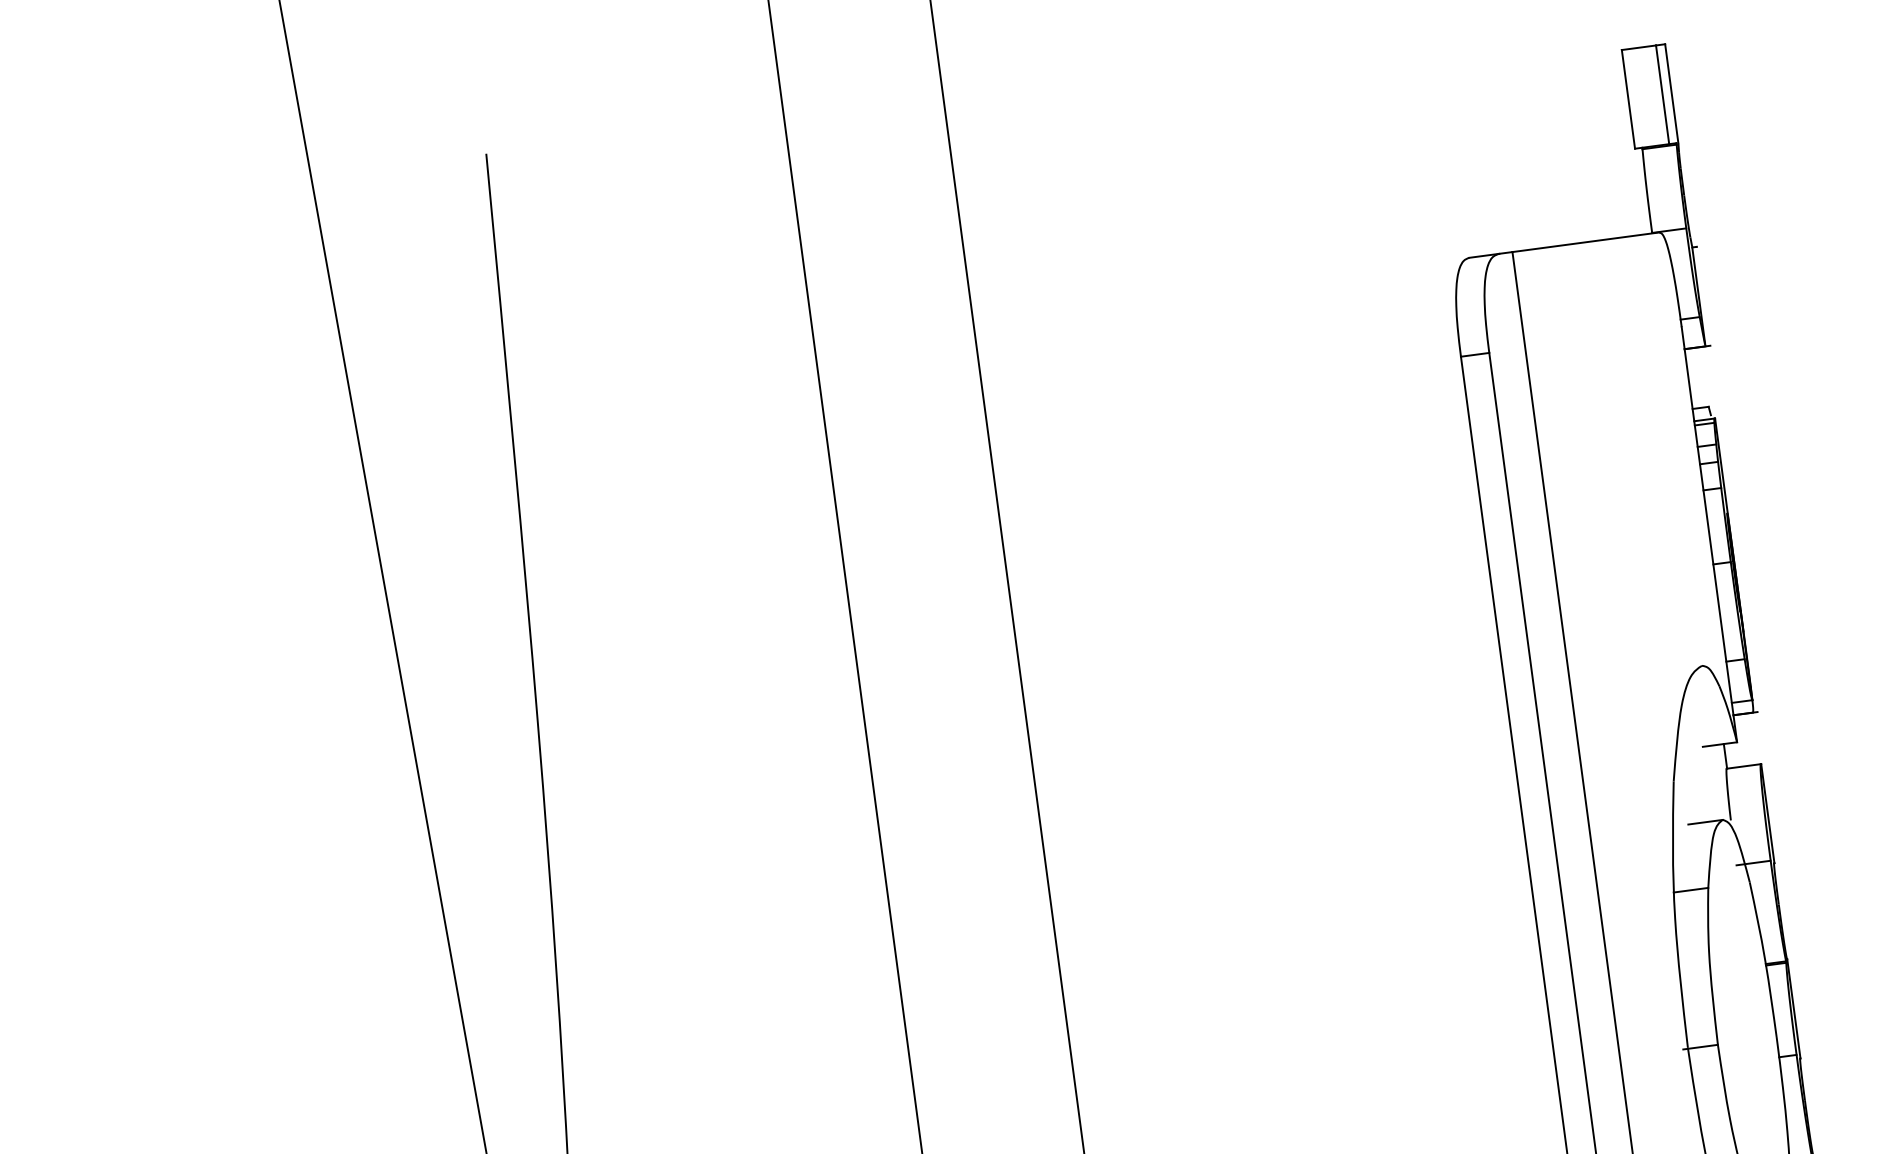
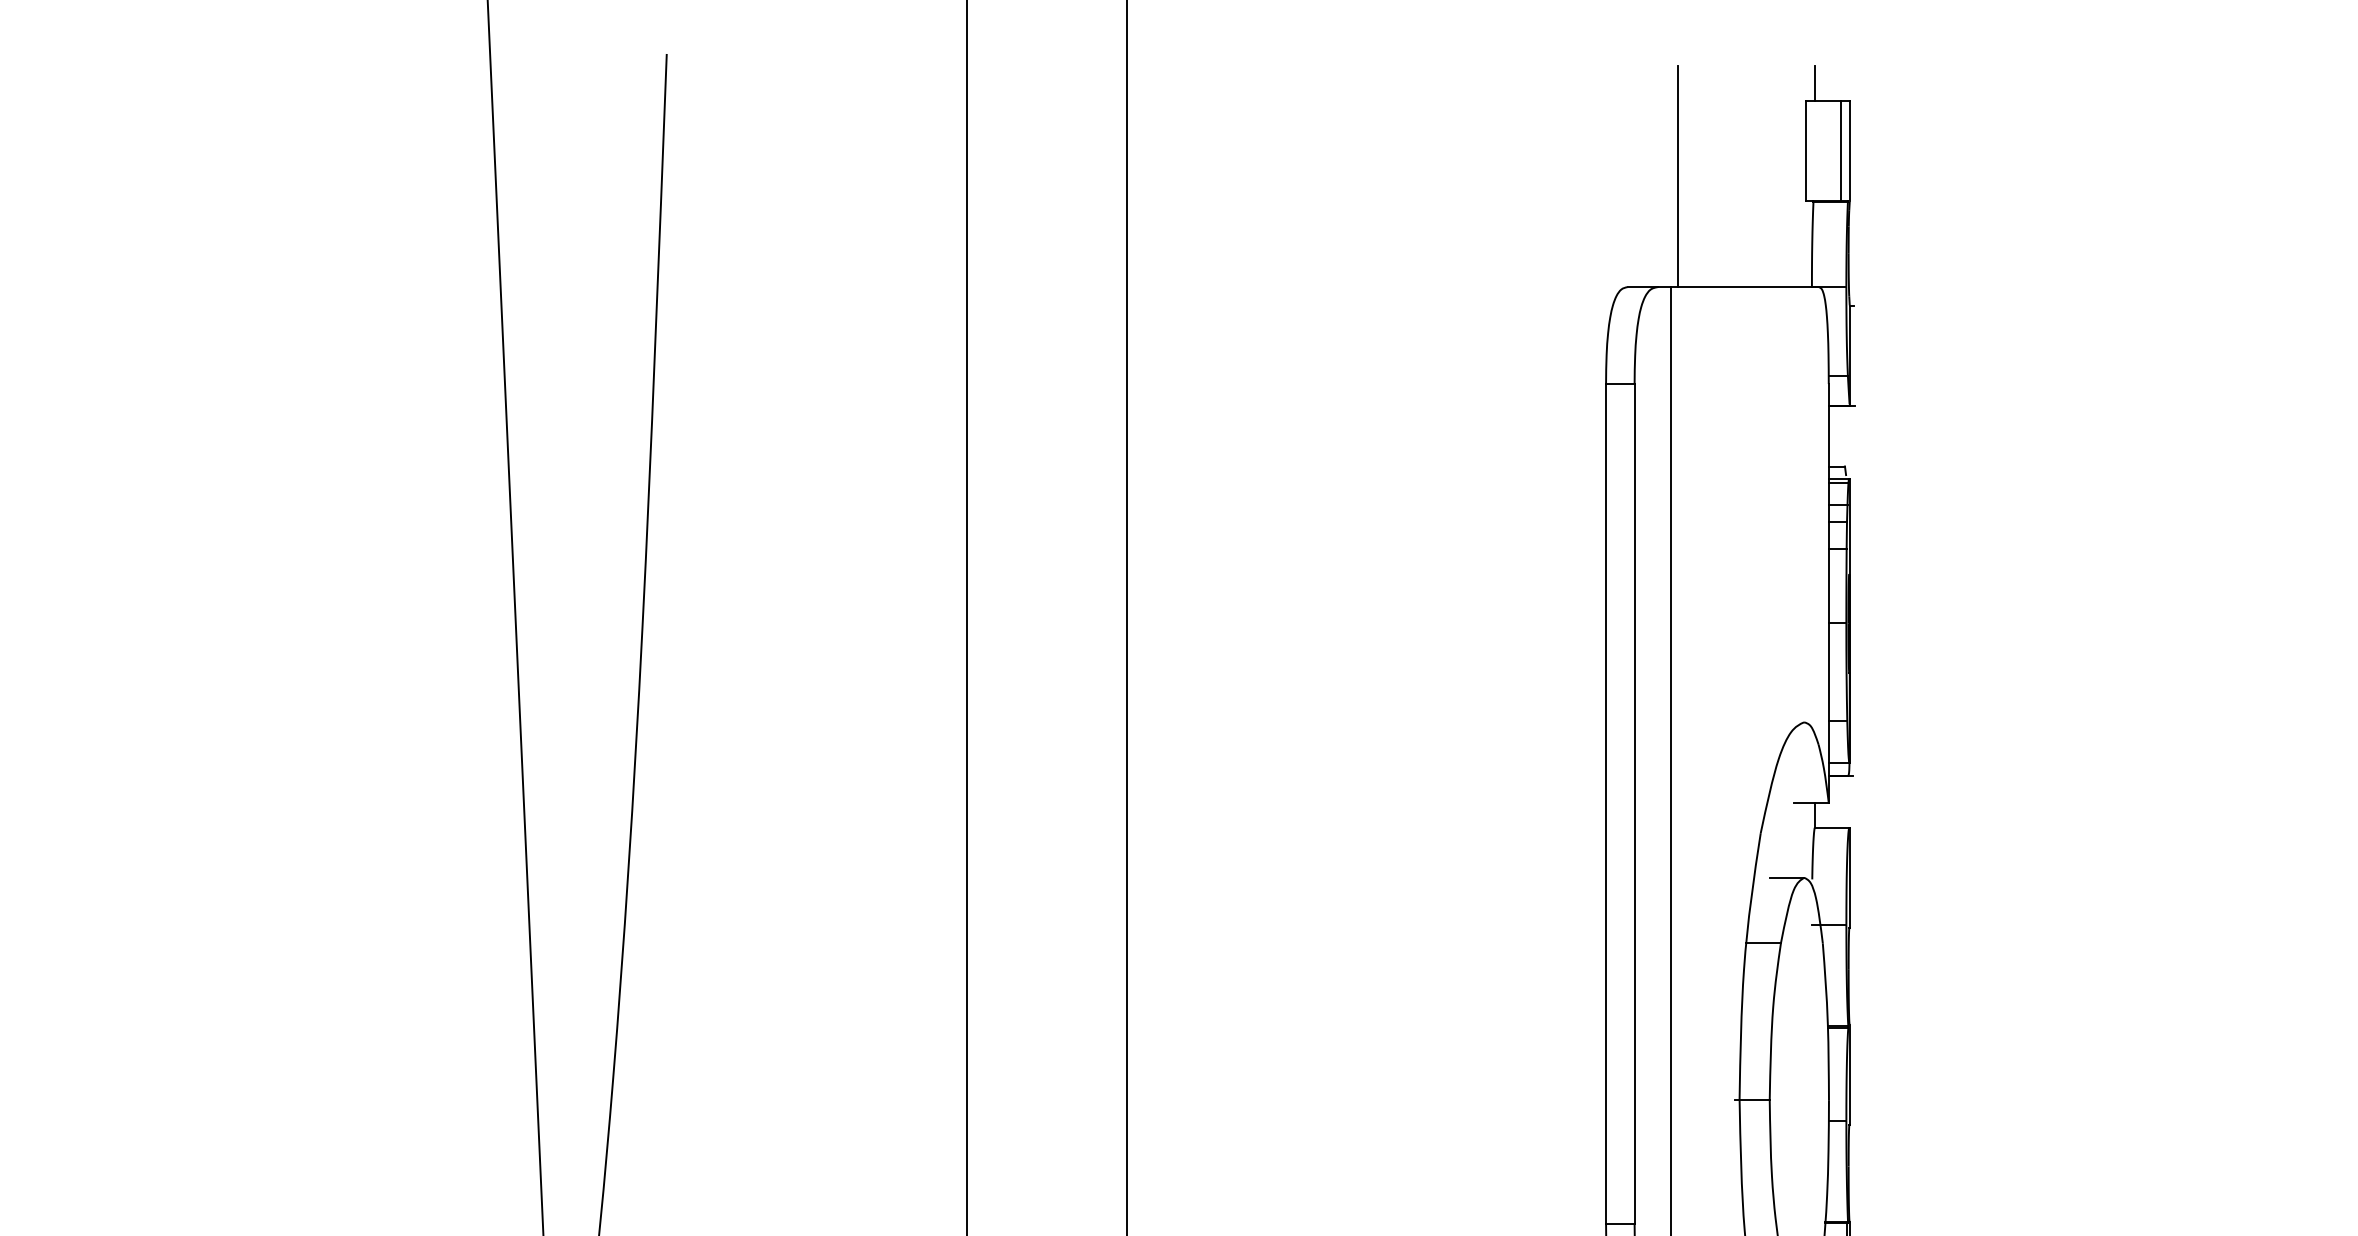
line: (1628, 31) -> (1815, 83), added
line: (1504, 141) -> (1677, 176), added

